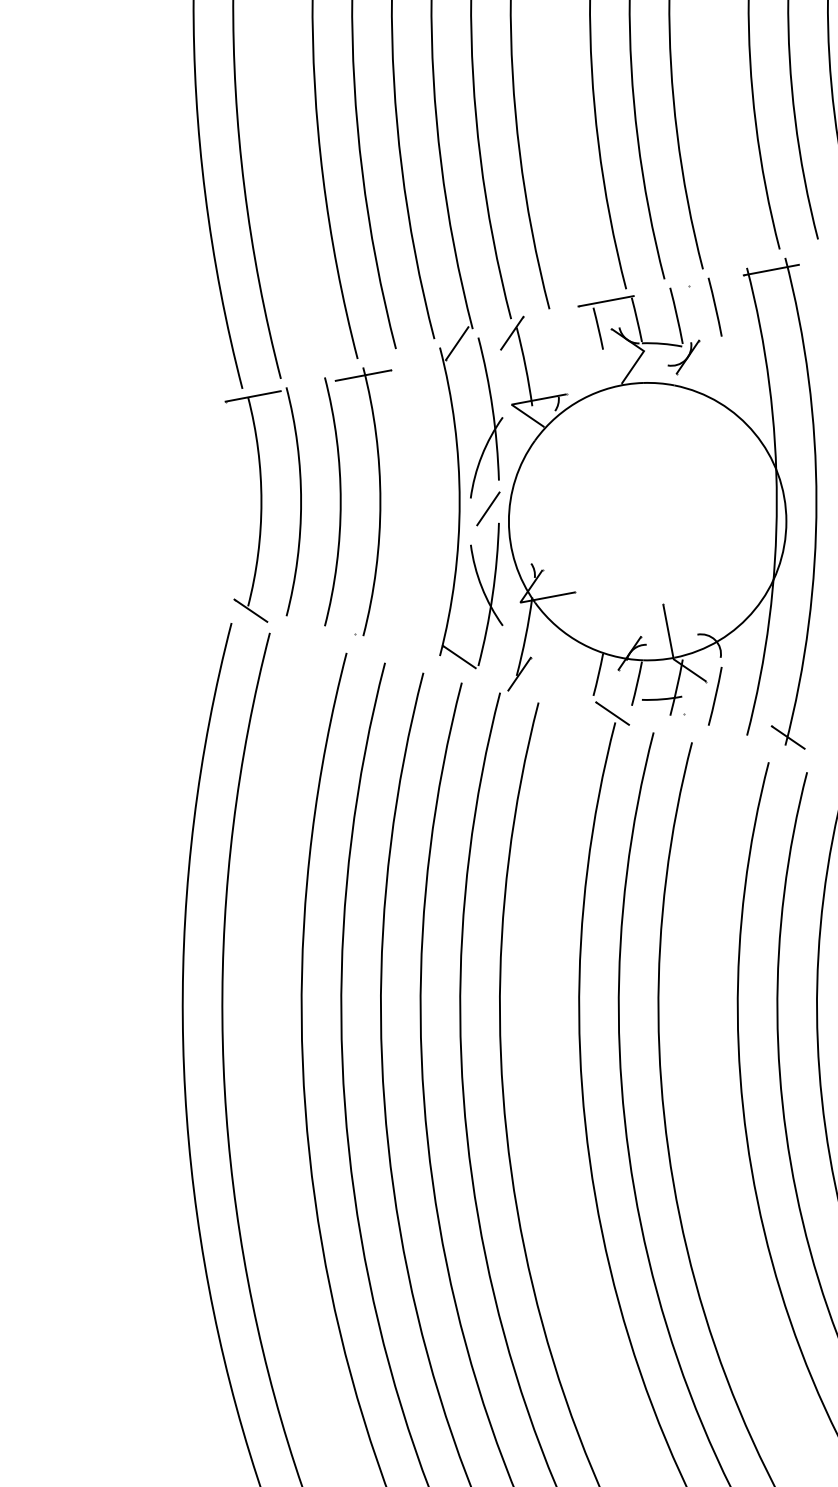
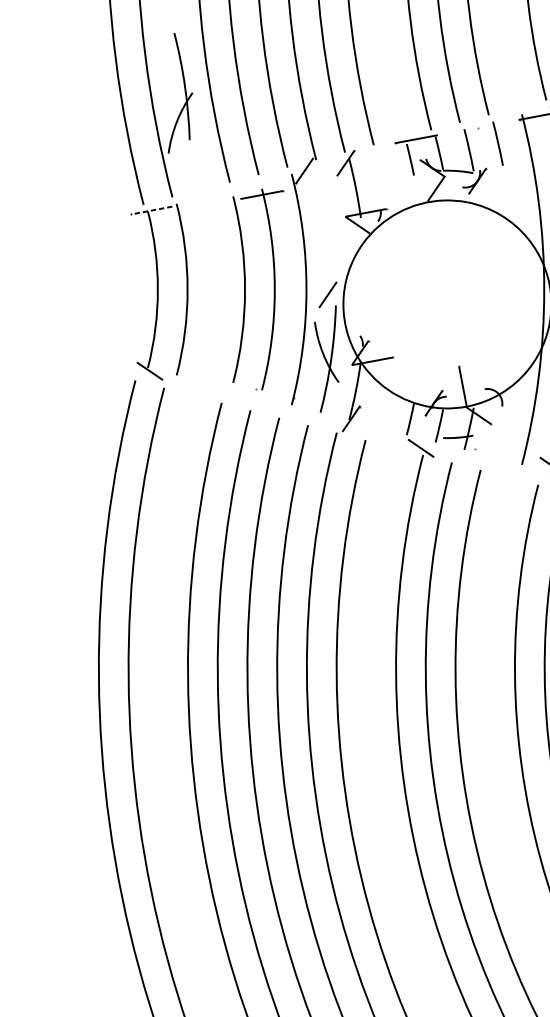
line: (252, 396) -> (151, 210), solid -> dashed
part: (492, 416) -> (184, 92), moved
part: (341, 501) -> (245, 289), moved
line: (458, 656) -> (305, 405), removed
line: (715, 695) -> (498, 434), removed

